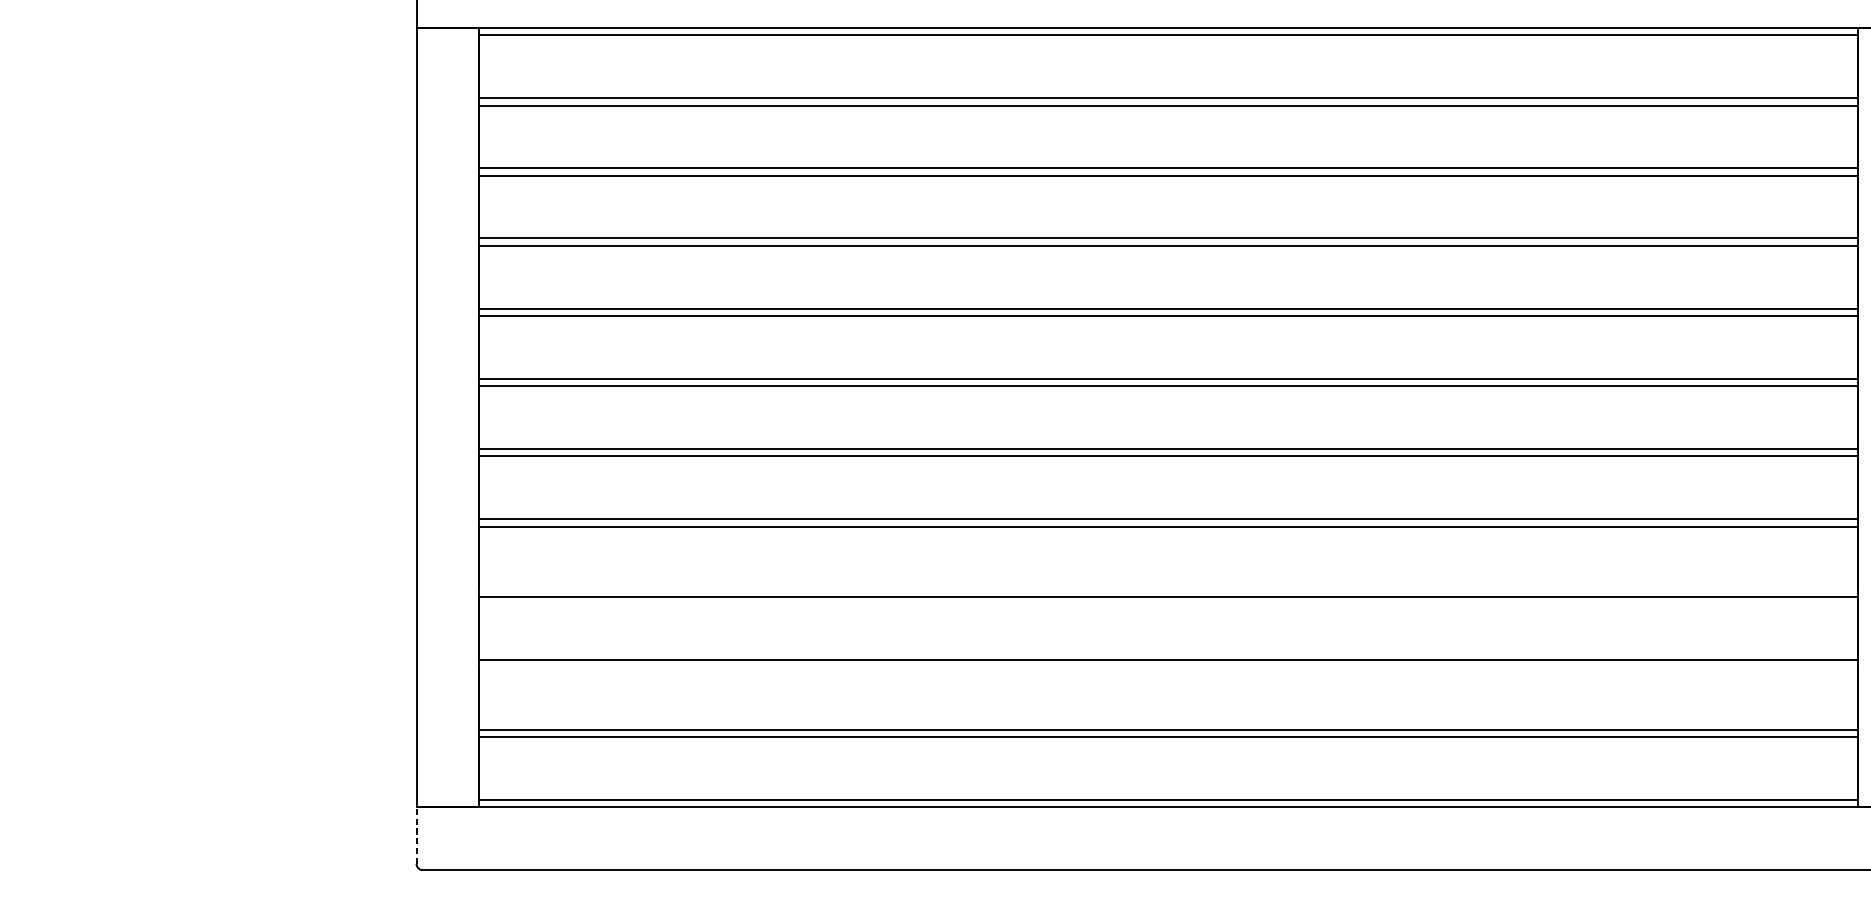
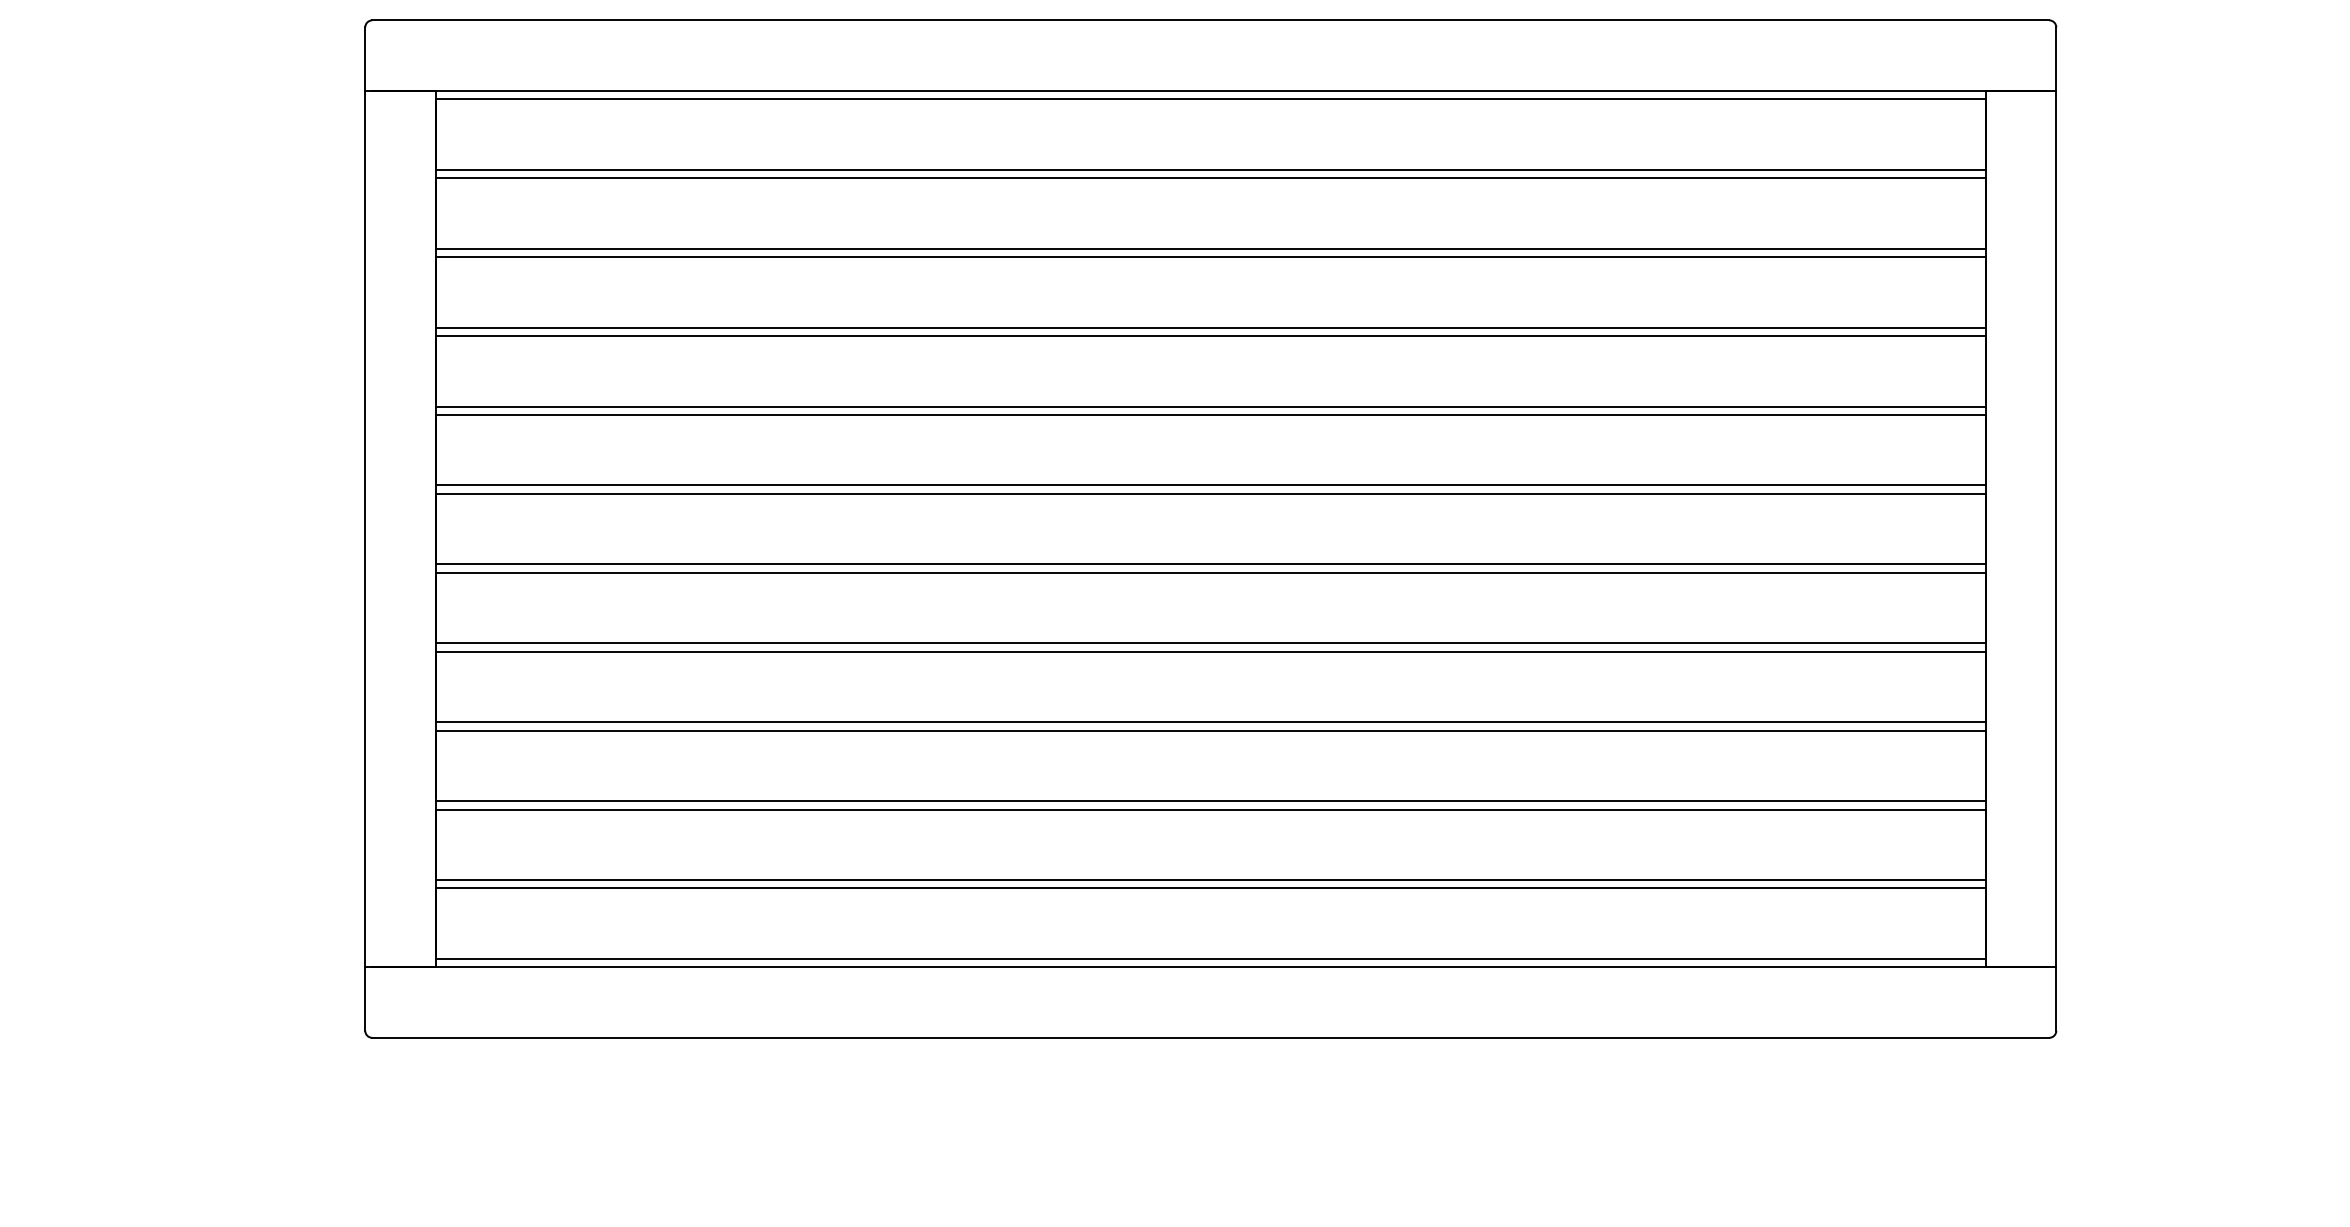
line: (1168, 589) -> (1210, 722), added
line: (1168, 667) -> (1210, 809), added
line: (416, 836) -> (365, 999), dashed -> solid

